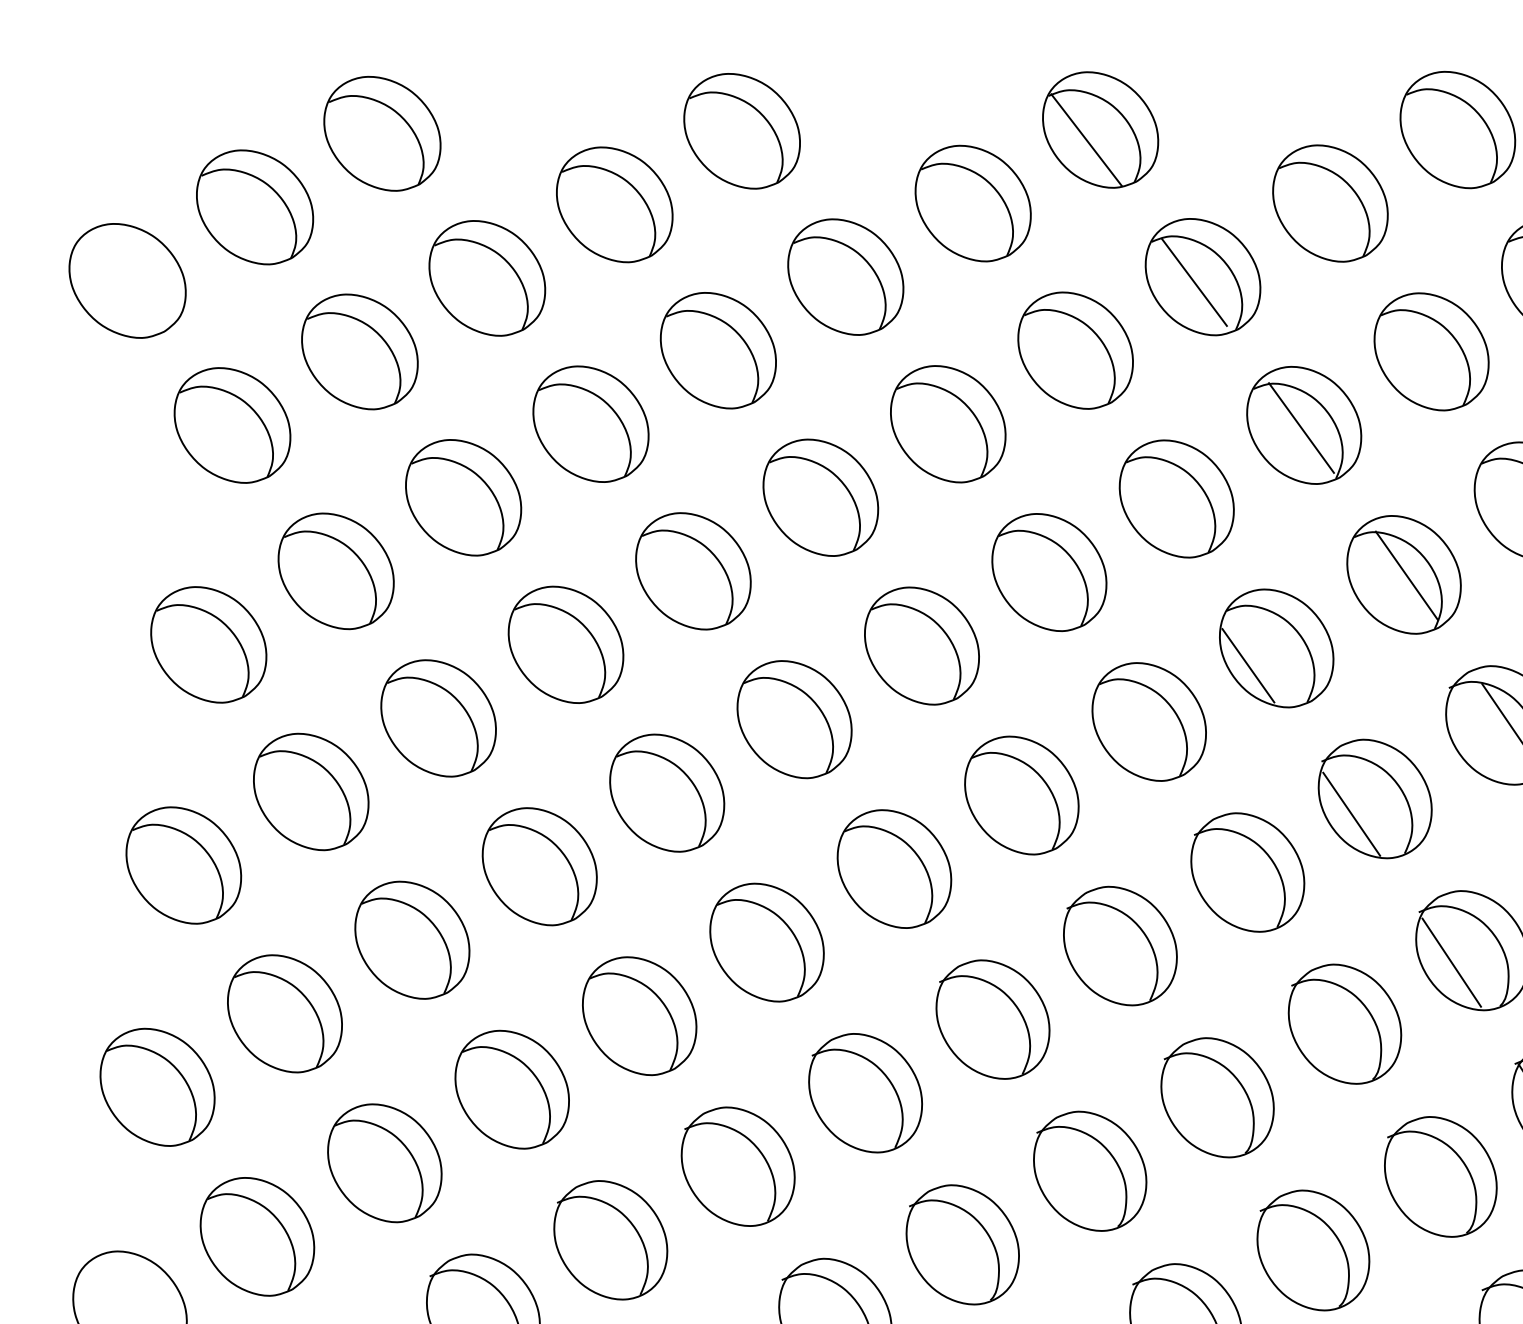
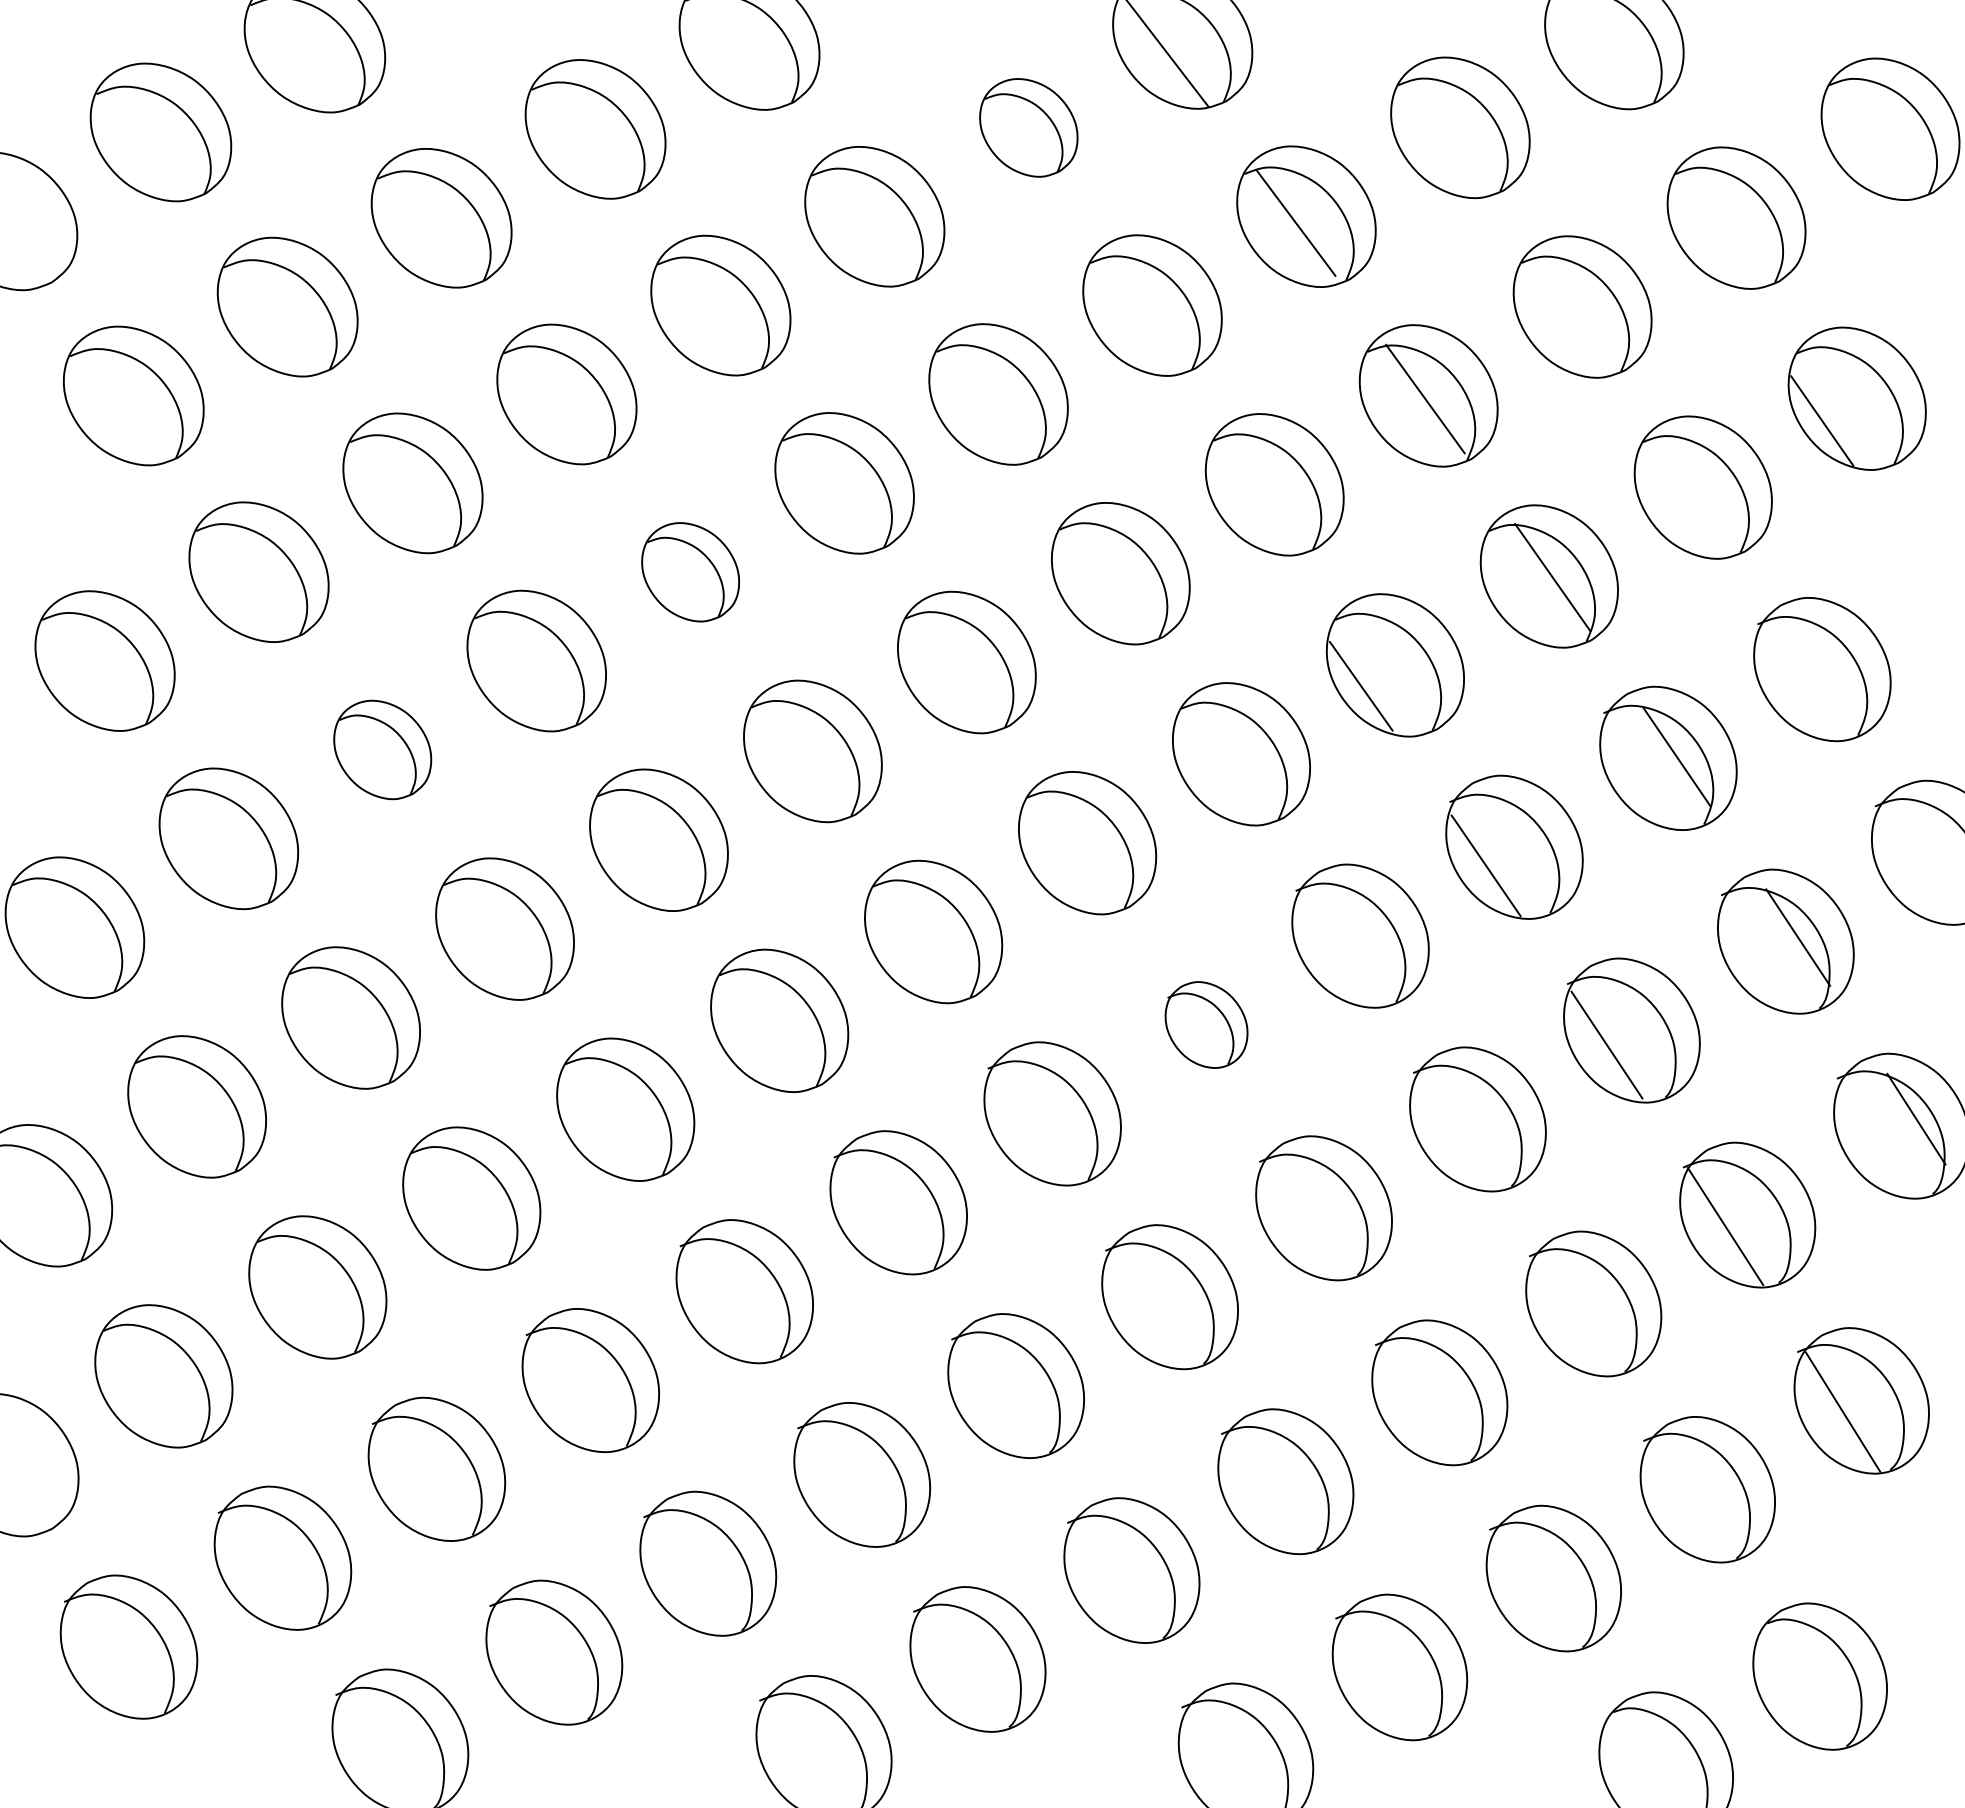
part: (973, 203) -> (1028, 127), size x0.7
part: (693, 571) -> (690, 572), size x0.7
part: (438, 718) -> (382, 749), size x0.7
part: (1120, 945) -> (1206, 1024), size x0.6

